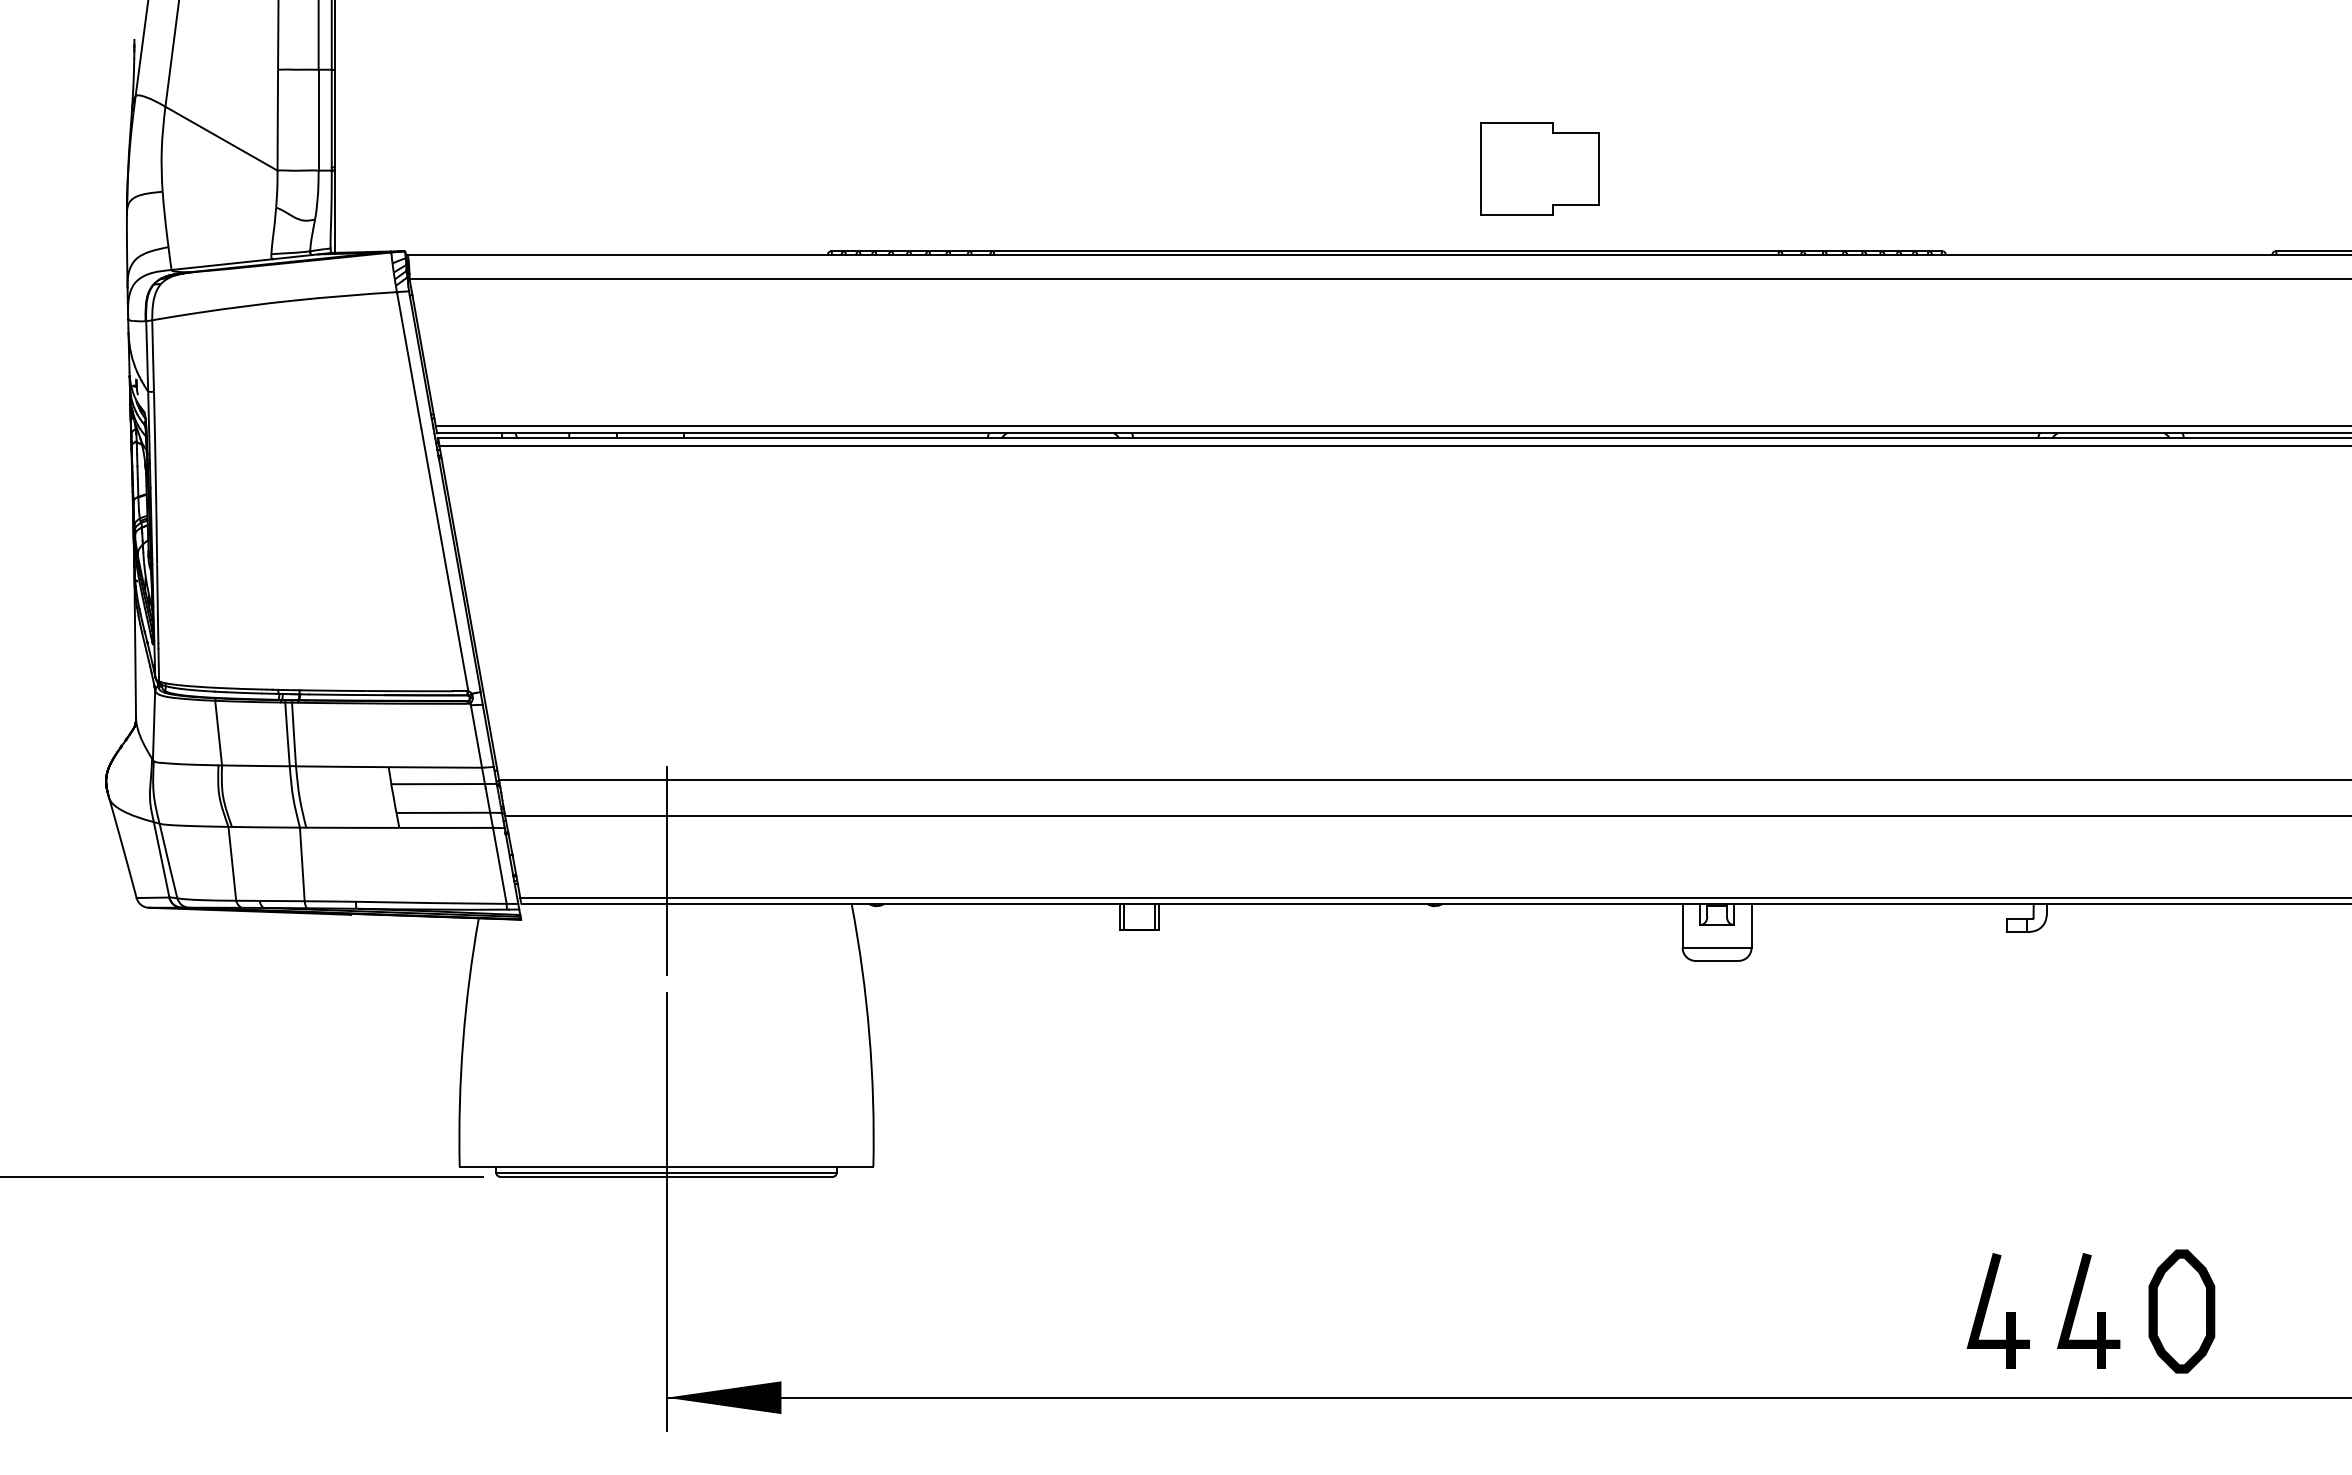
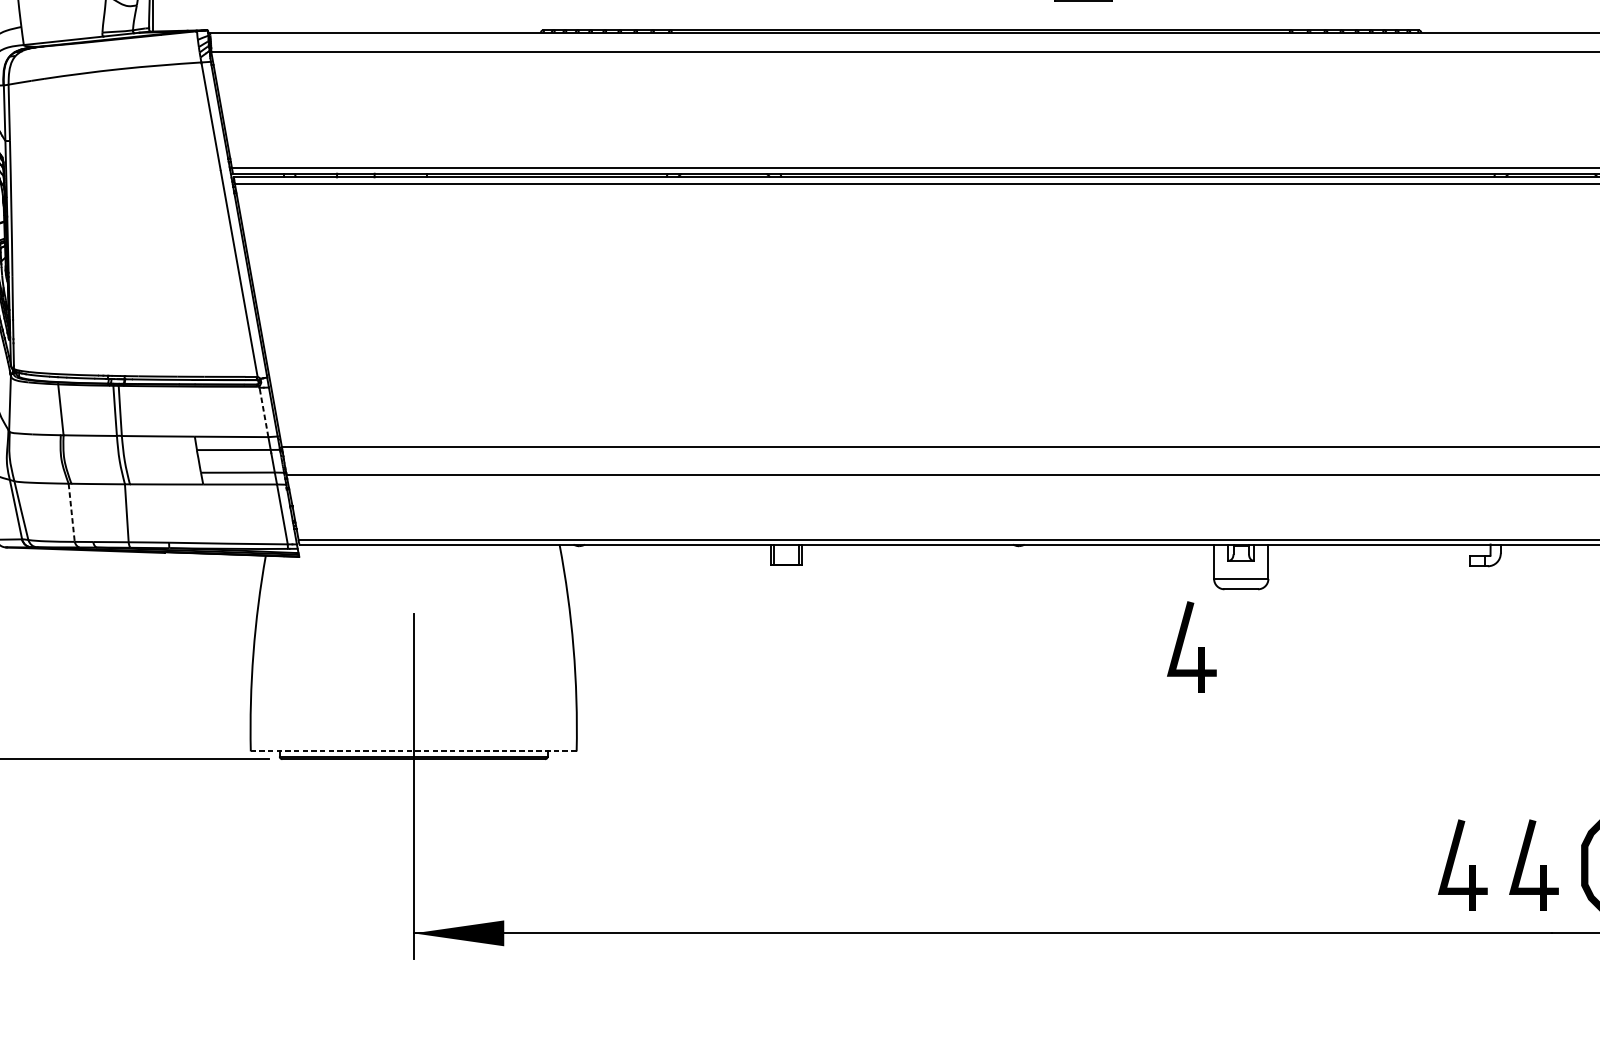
line: (476, 736) -> (264, 412), solid -> dashed
line: (232, 864) -> (71, 513), solid -> dashed
line: (666, 871) -> (413, 518), removed
part: (1662, 1035) -> (1198, 648), added
line: (666, 1166) -> (413, 751), solid -> dashed

